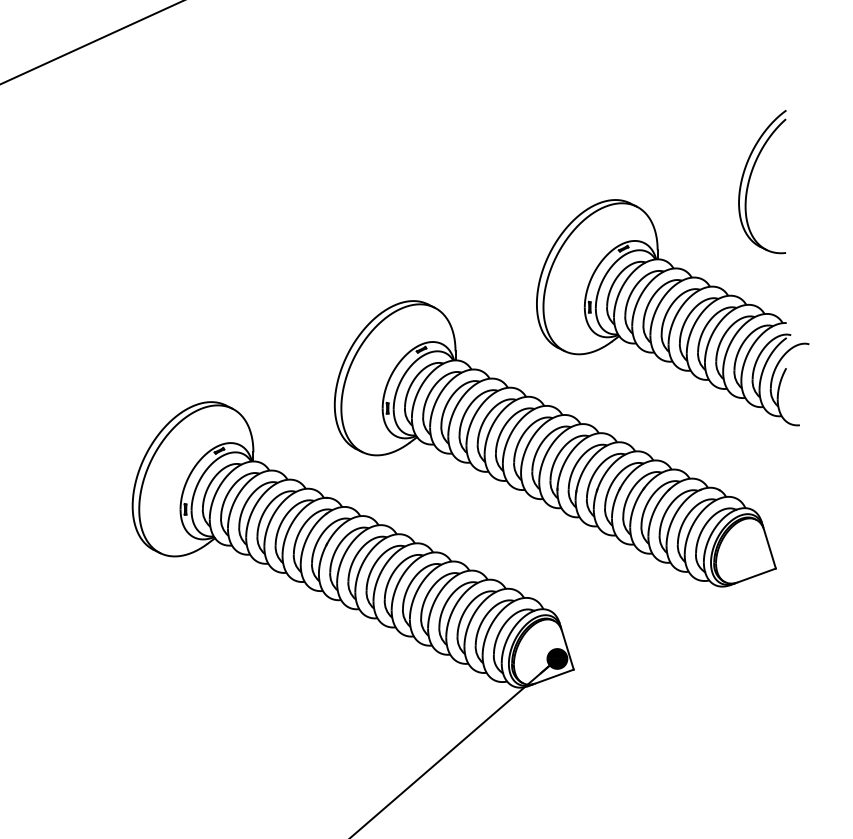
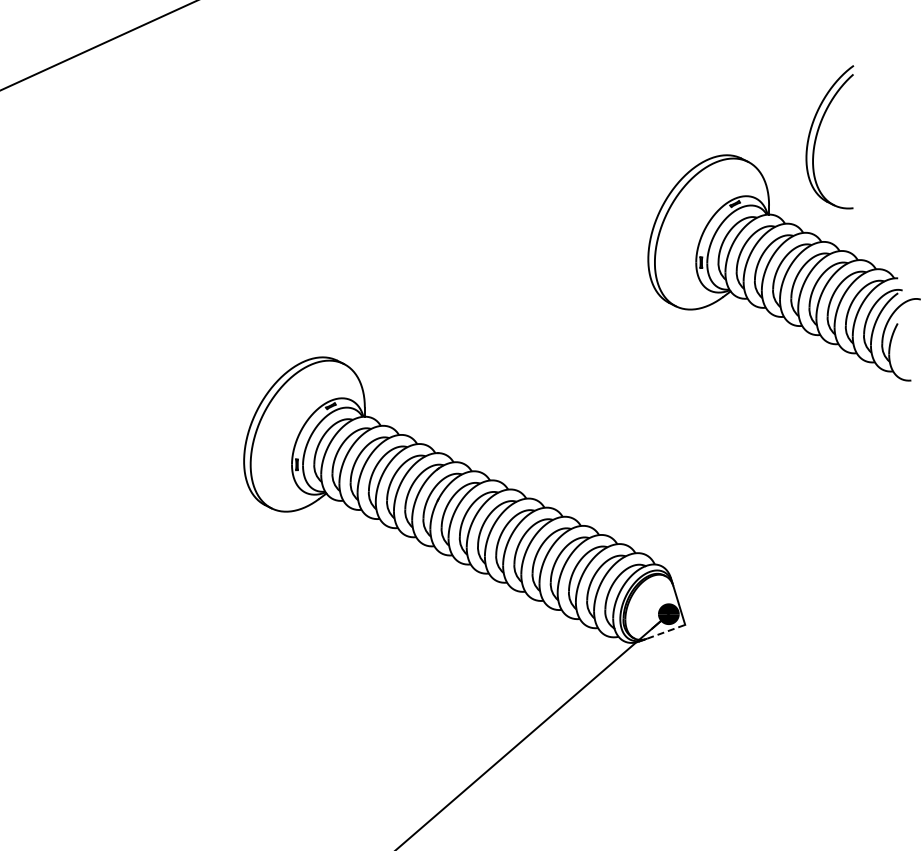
part: (751, 178) -> (818, 133), moved
part: (555, 443) -> (666, 398), removed
line: (555, 676) -> (666, 631), solid -> dashed

